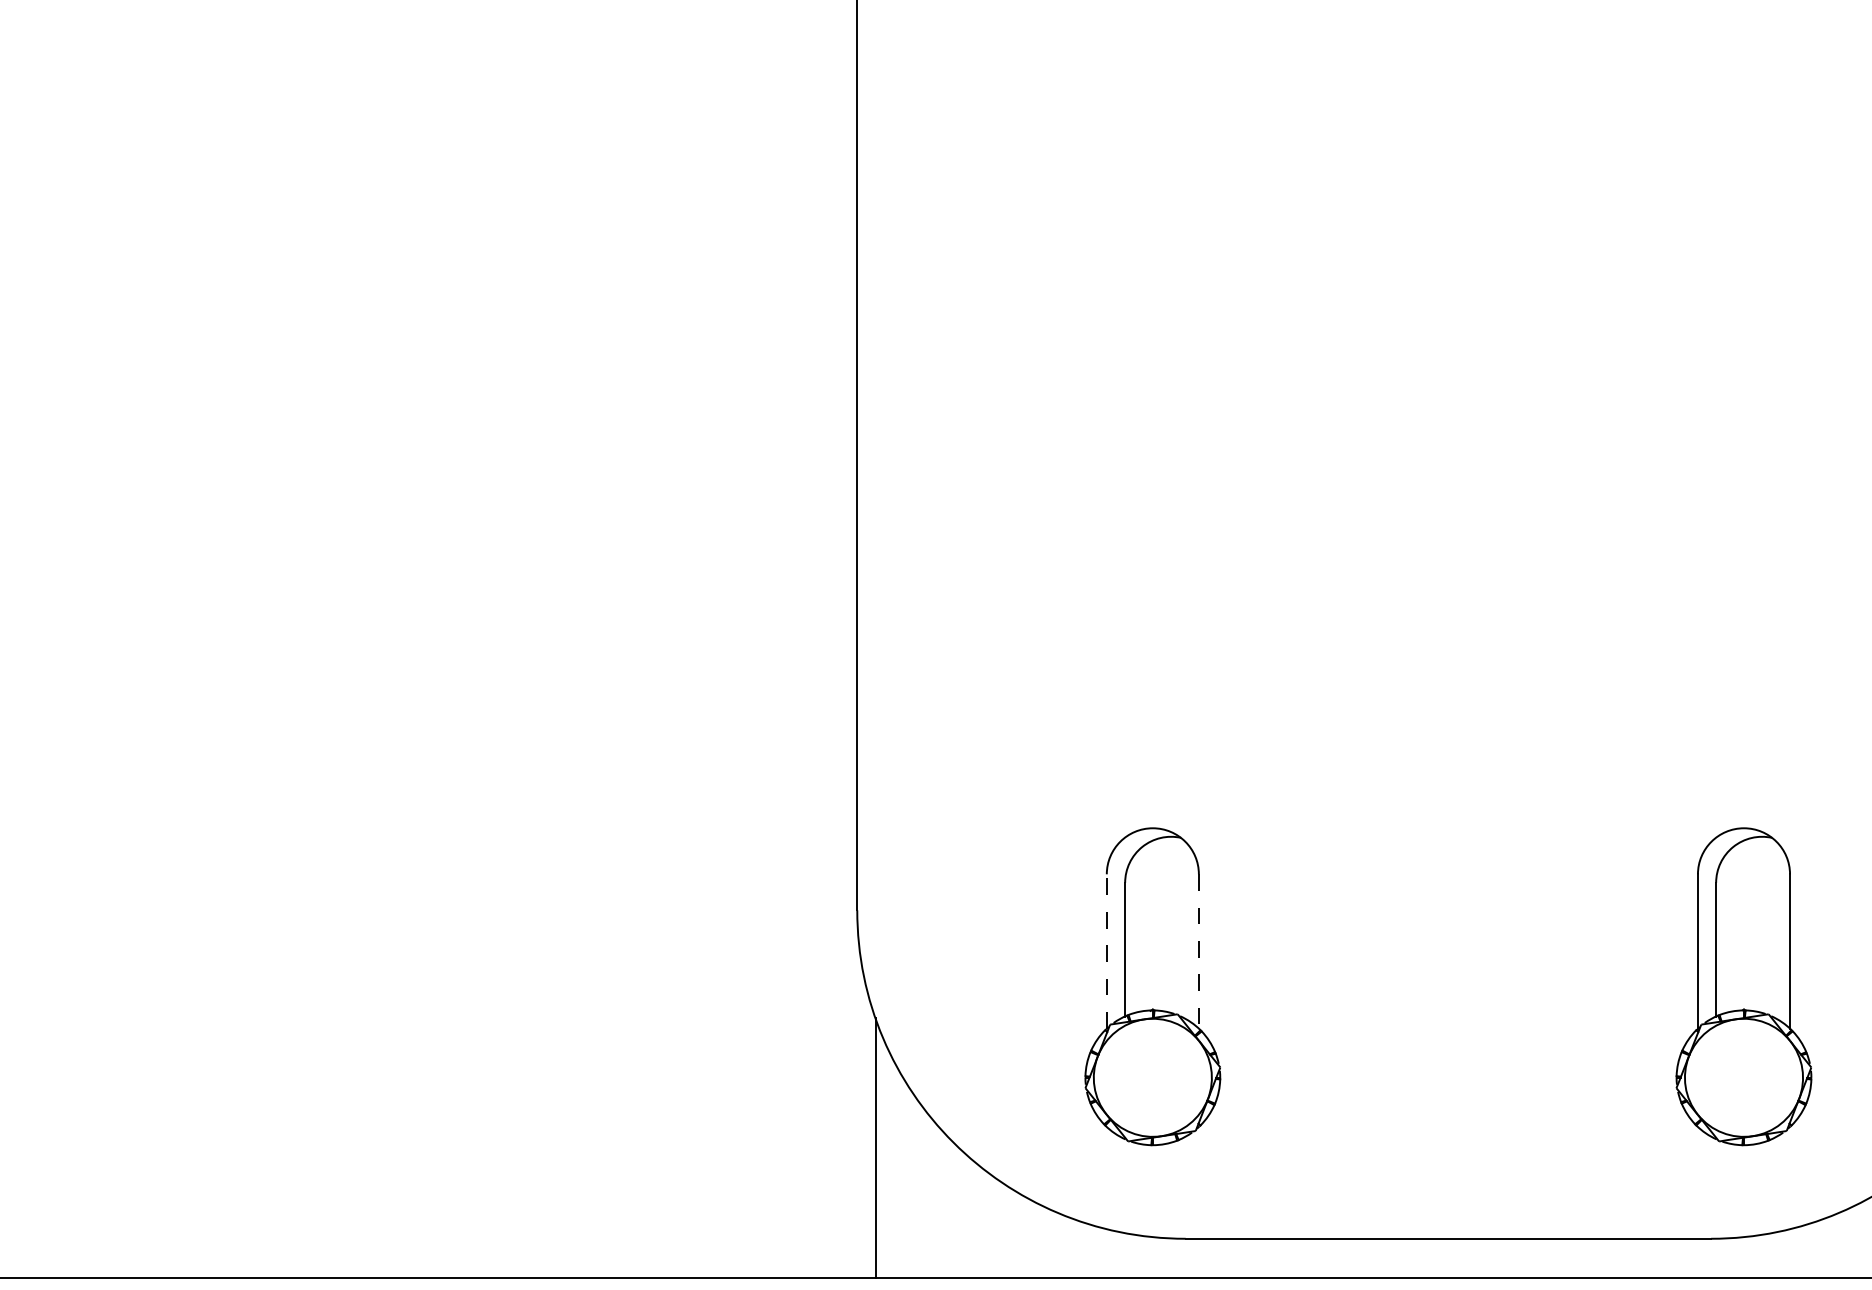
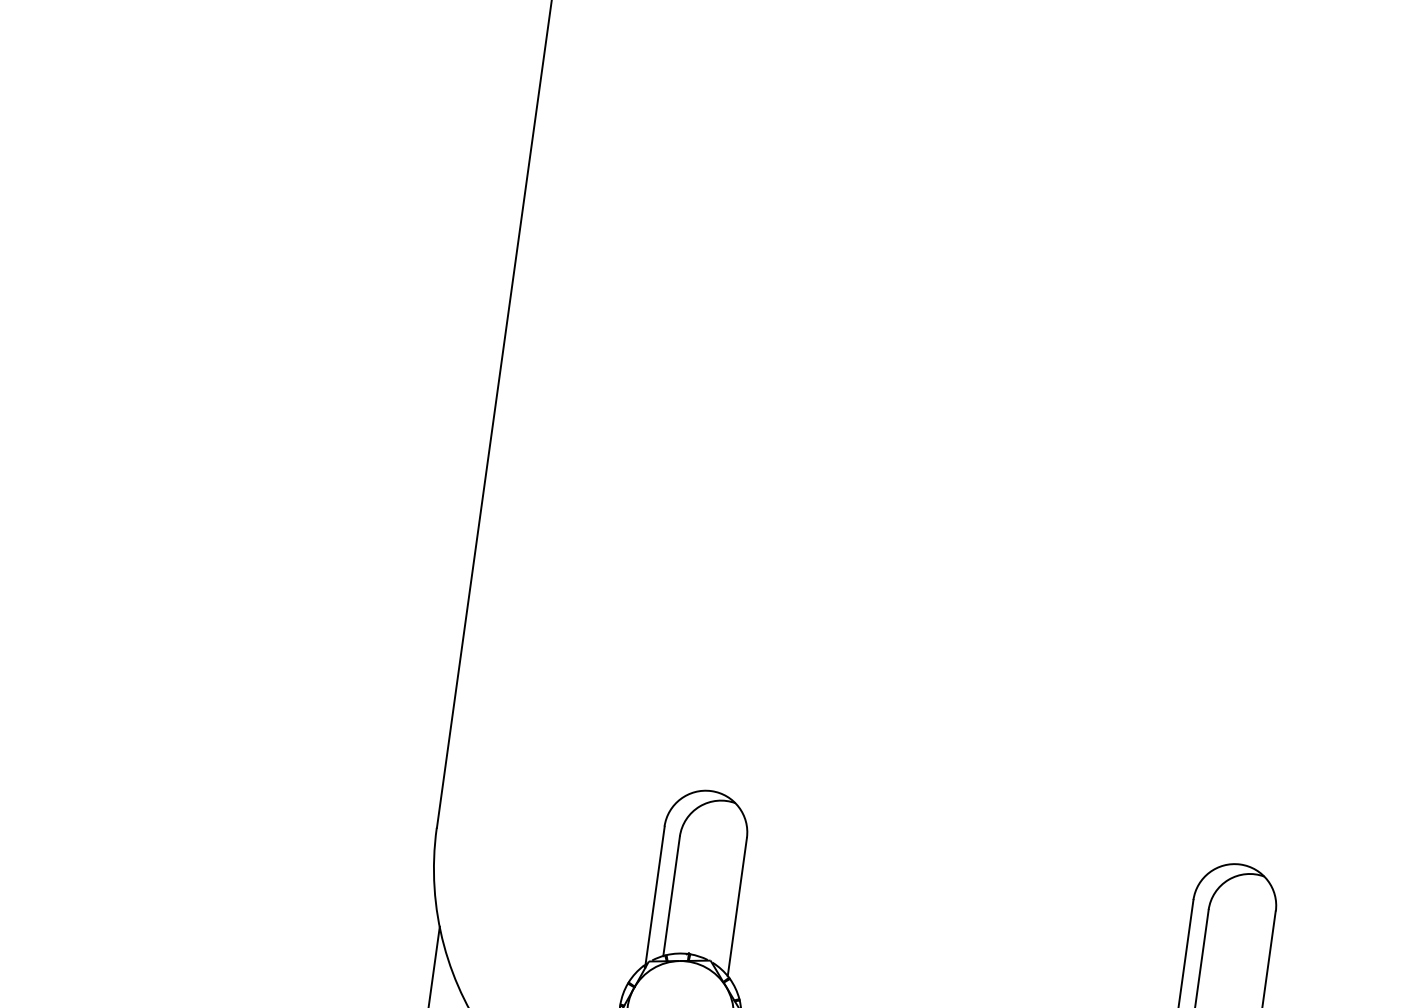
line: (1106, 950) -> (654, 894), dashed -> solid
line: (1198, 951) -> (736, 907), dashed -> solid

